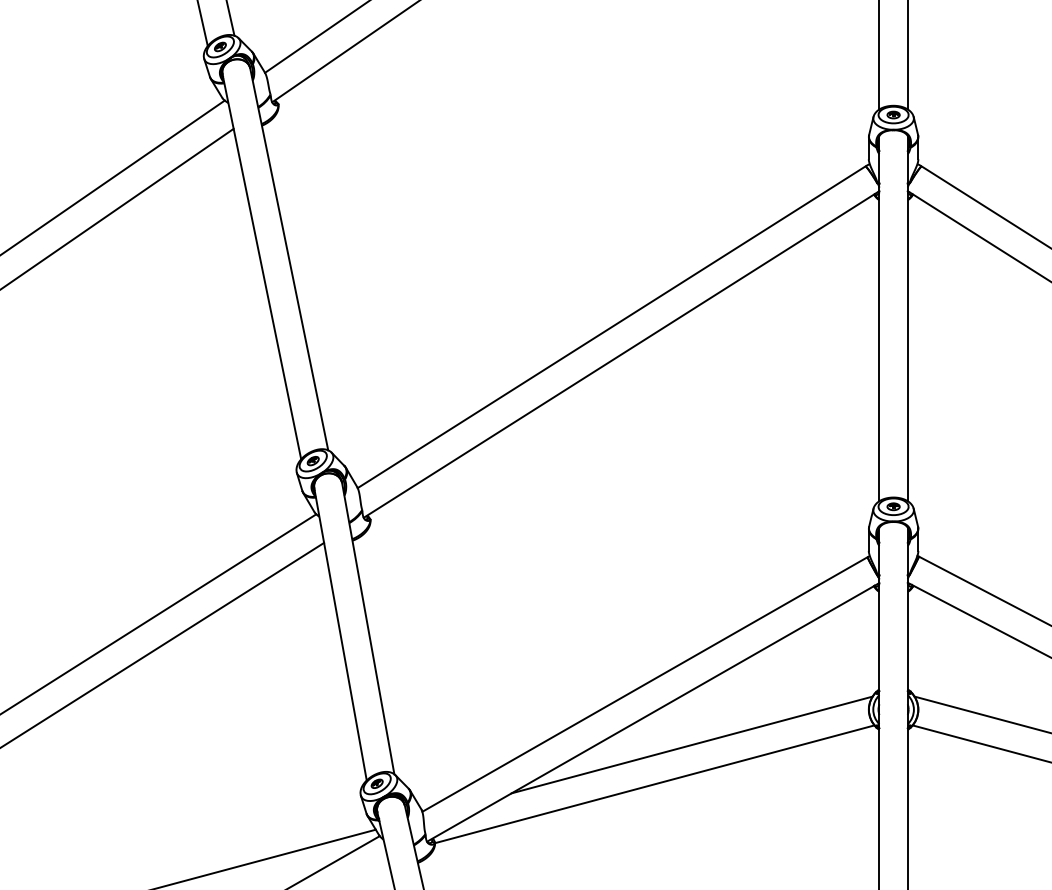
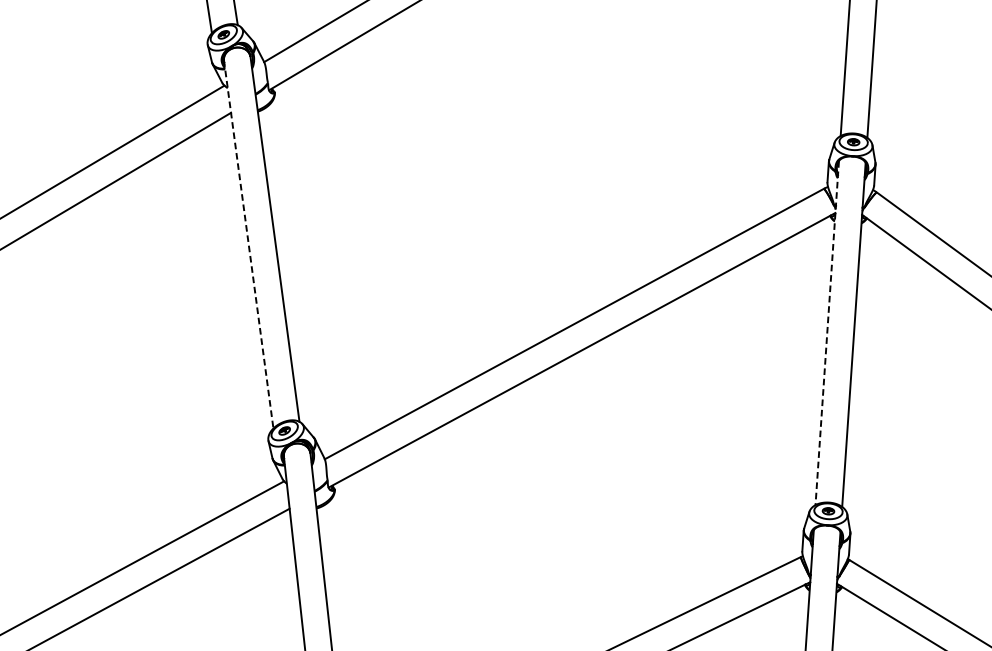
line: (261, 266) -> (248, 244), solid -> dashed
line: (879, 318) -> (827, 333), solid -> dashed

